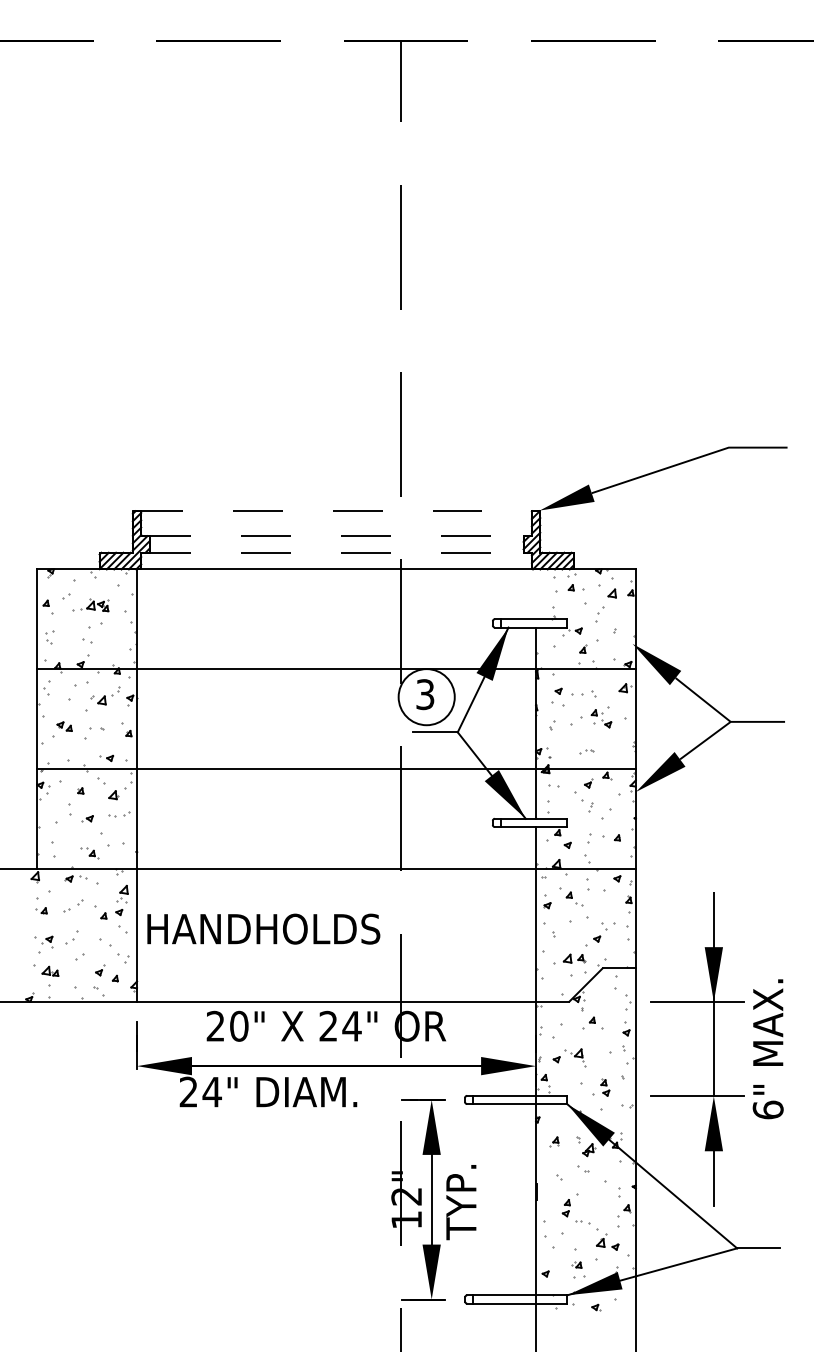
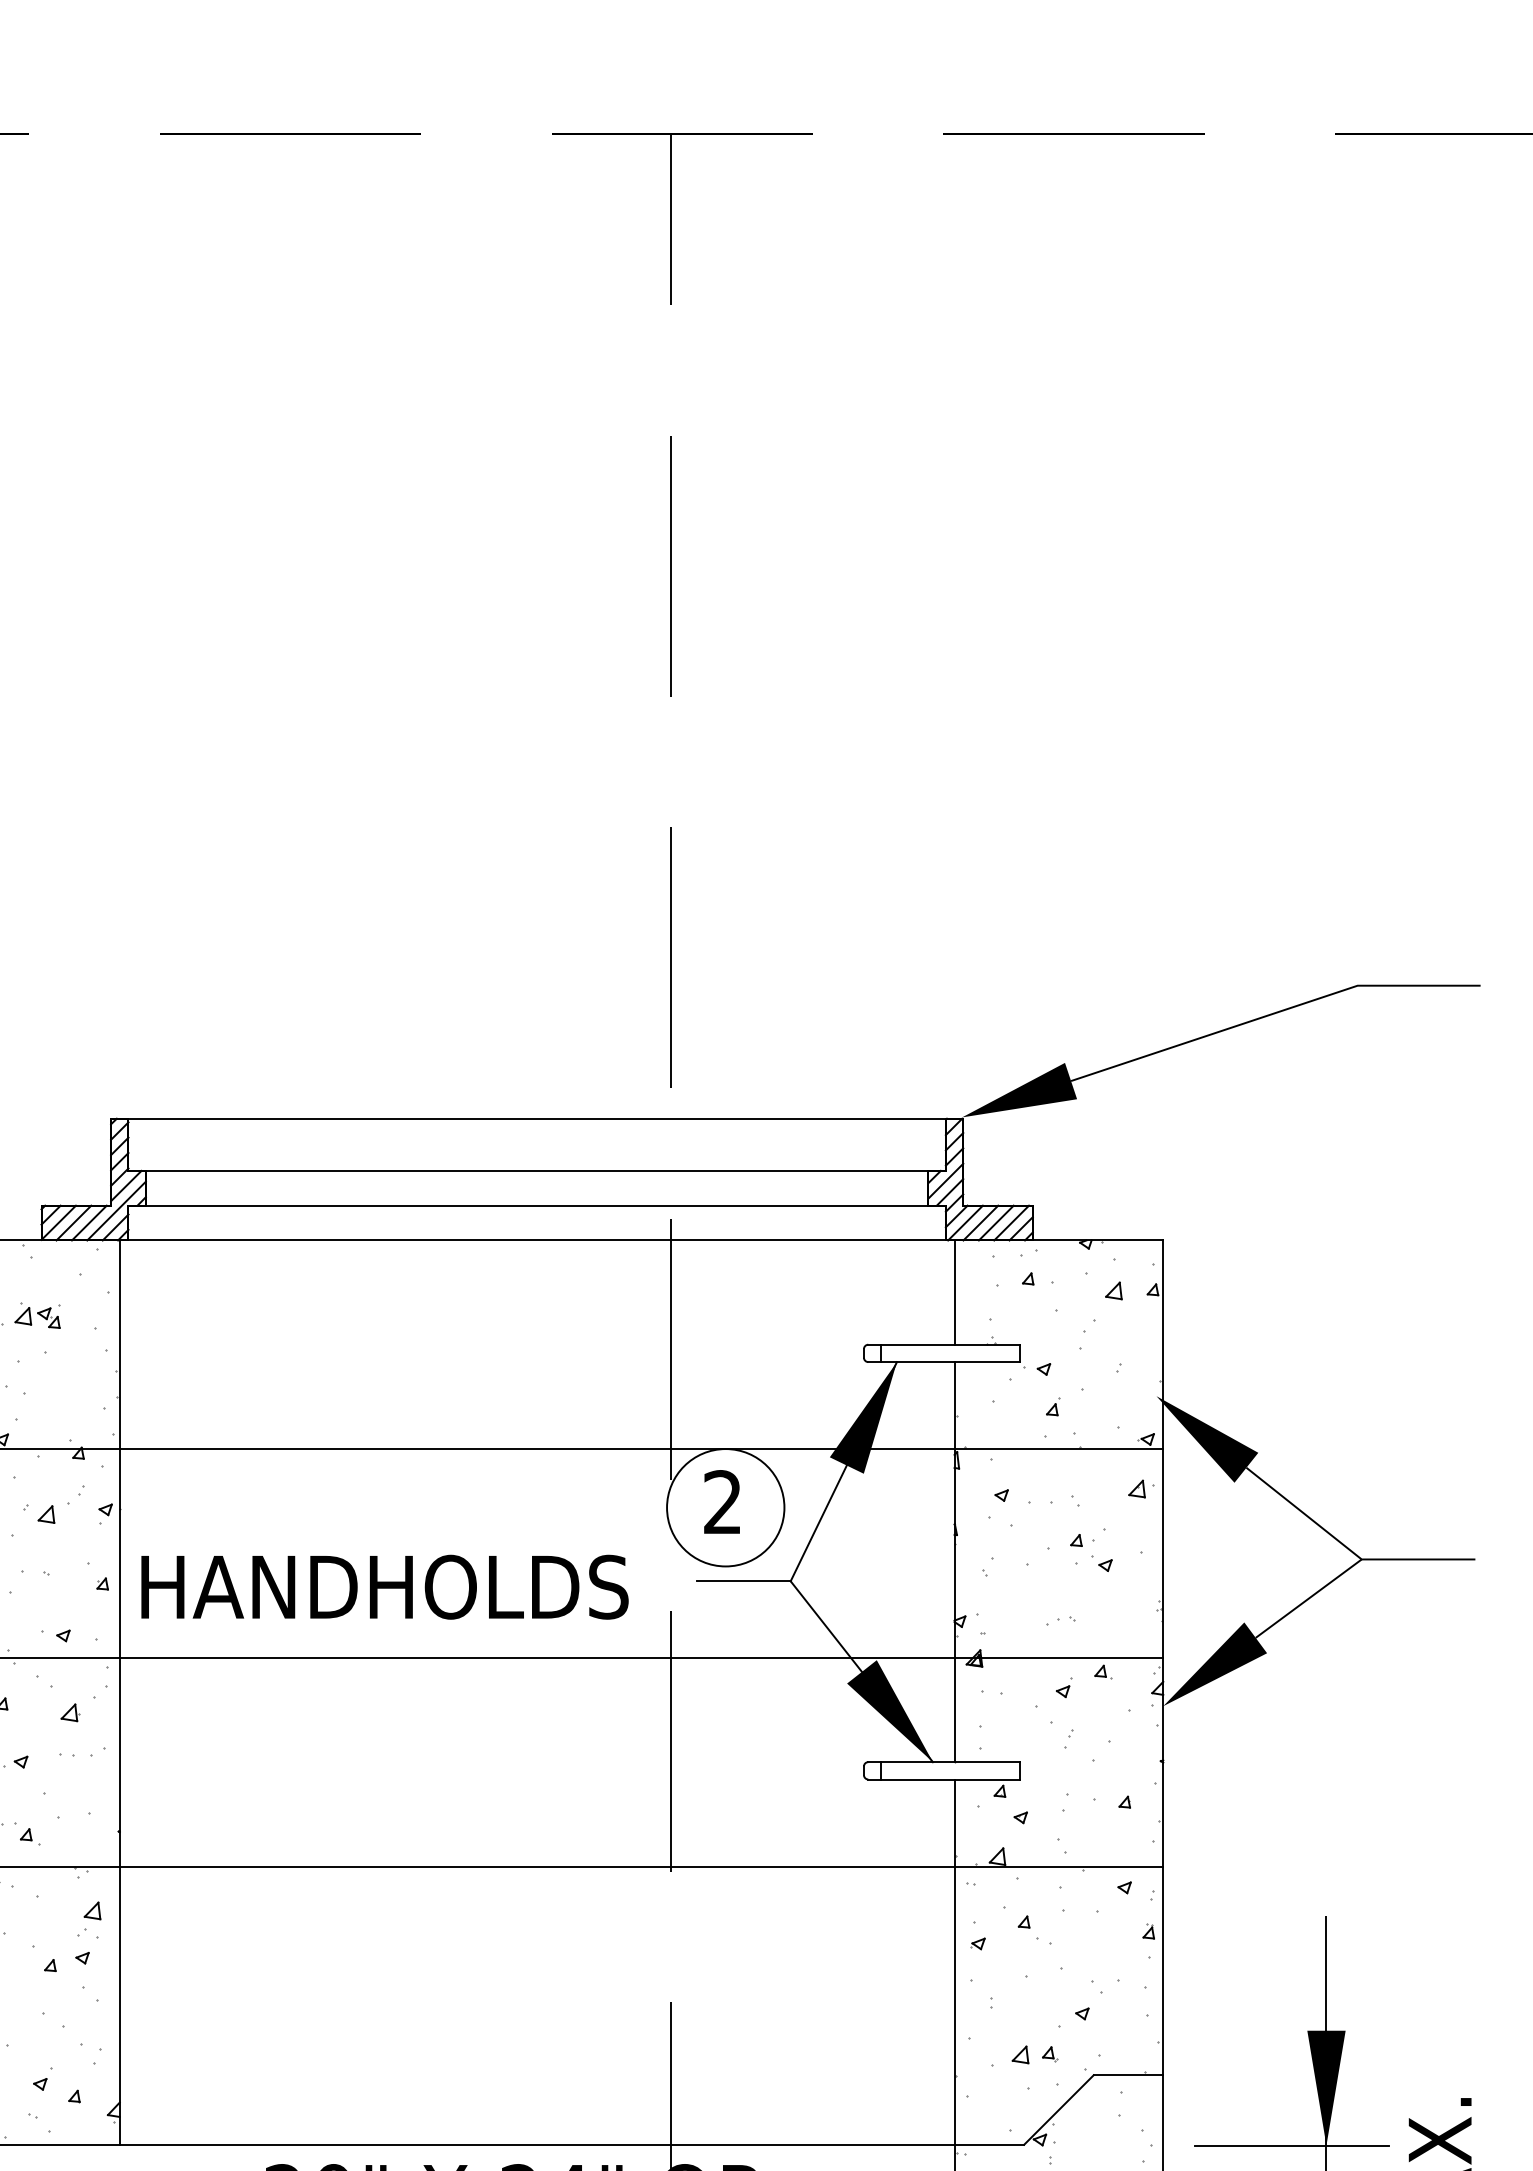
line: (336, 511) -> (537, 1119), dashed -> solid
line: (332, 536) -> (528, 1171), dashed -> solid
line: (332, 552) -> (528, 1205), dashed -> solid
line: (536, 594) -> (955, 1292), added
text: (425, 694) -> (723, 1502), 3 -> 2
text: (263, 928) -> (384, 1585), moved

